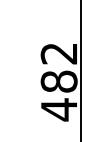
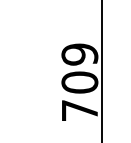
text: (58, 81) -> (79, 82), 482 -> 709

